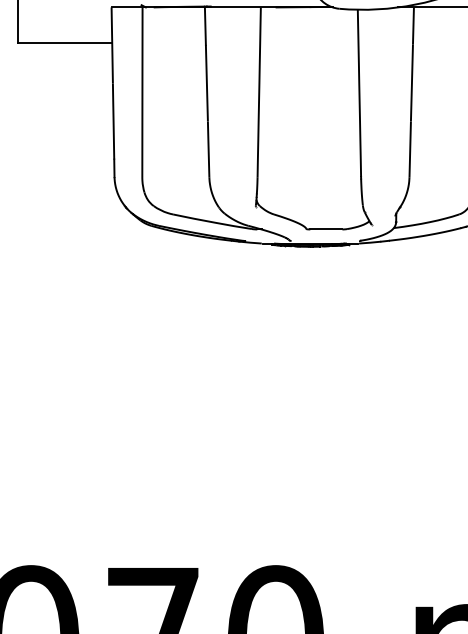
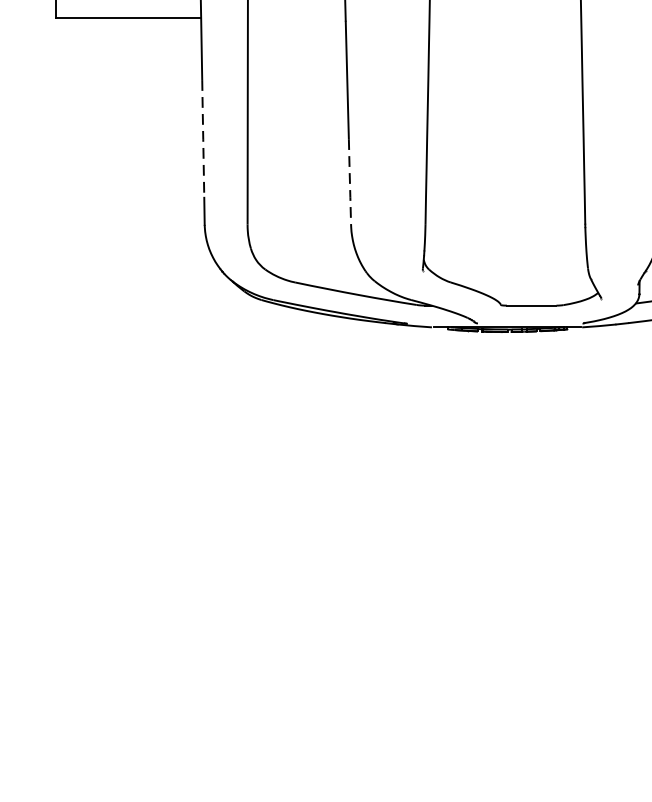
line: (113, 121) -> (203, 138), solid -> dashed
line: (208, 149) -> (349, 182), solid -> dashed

